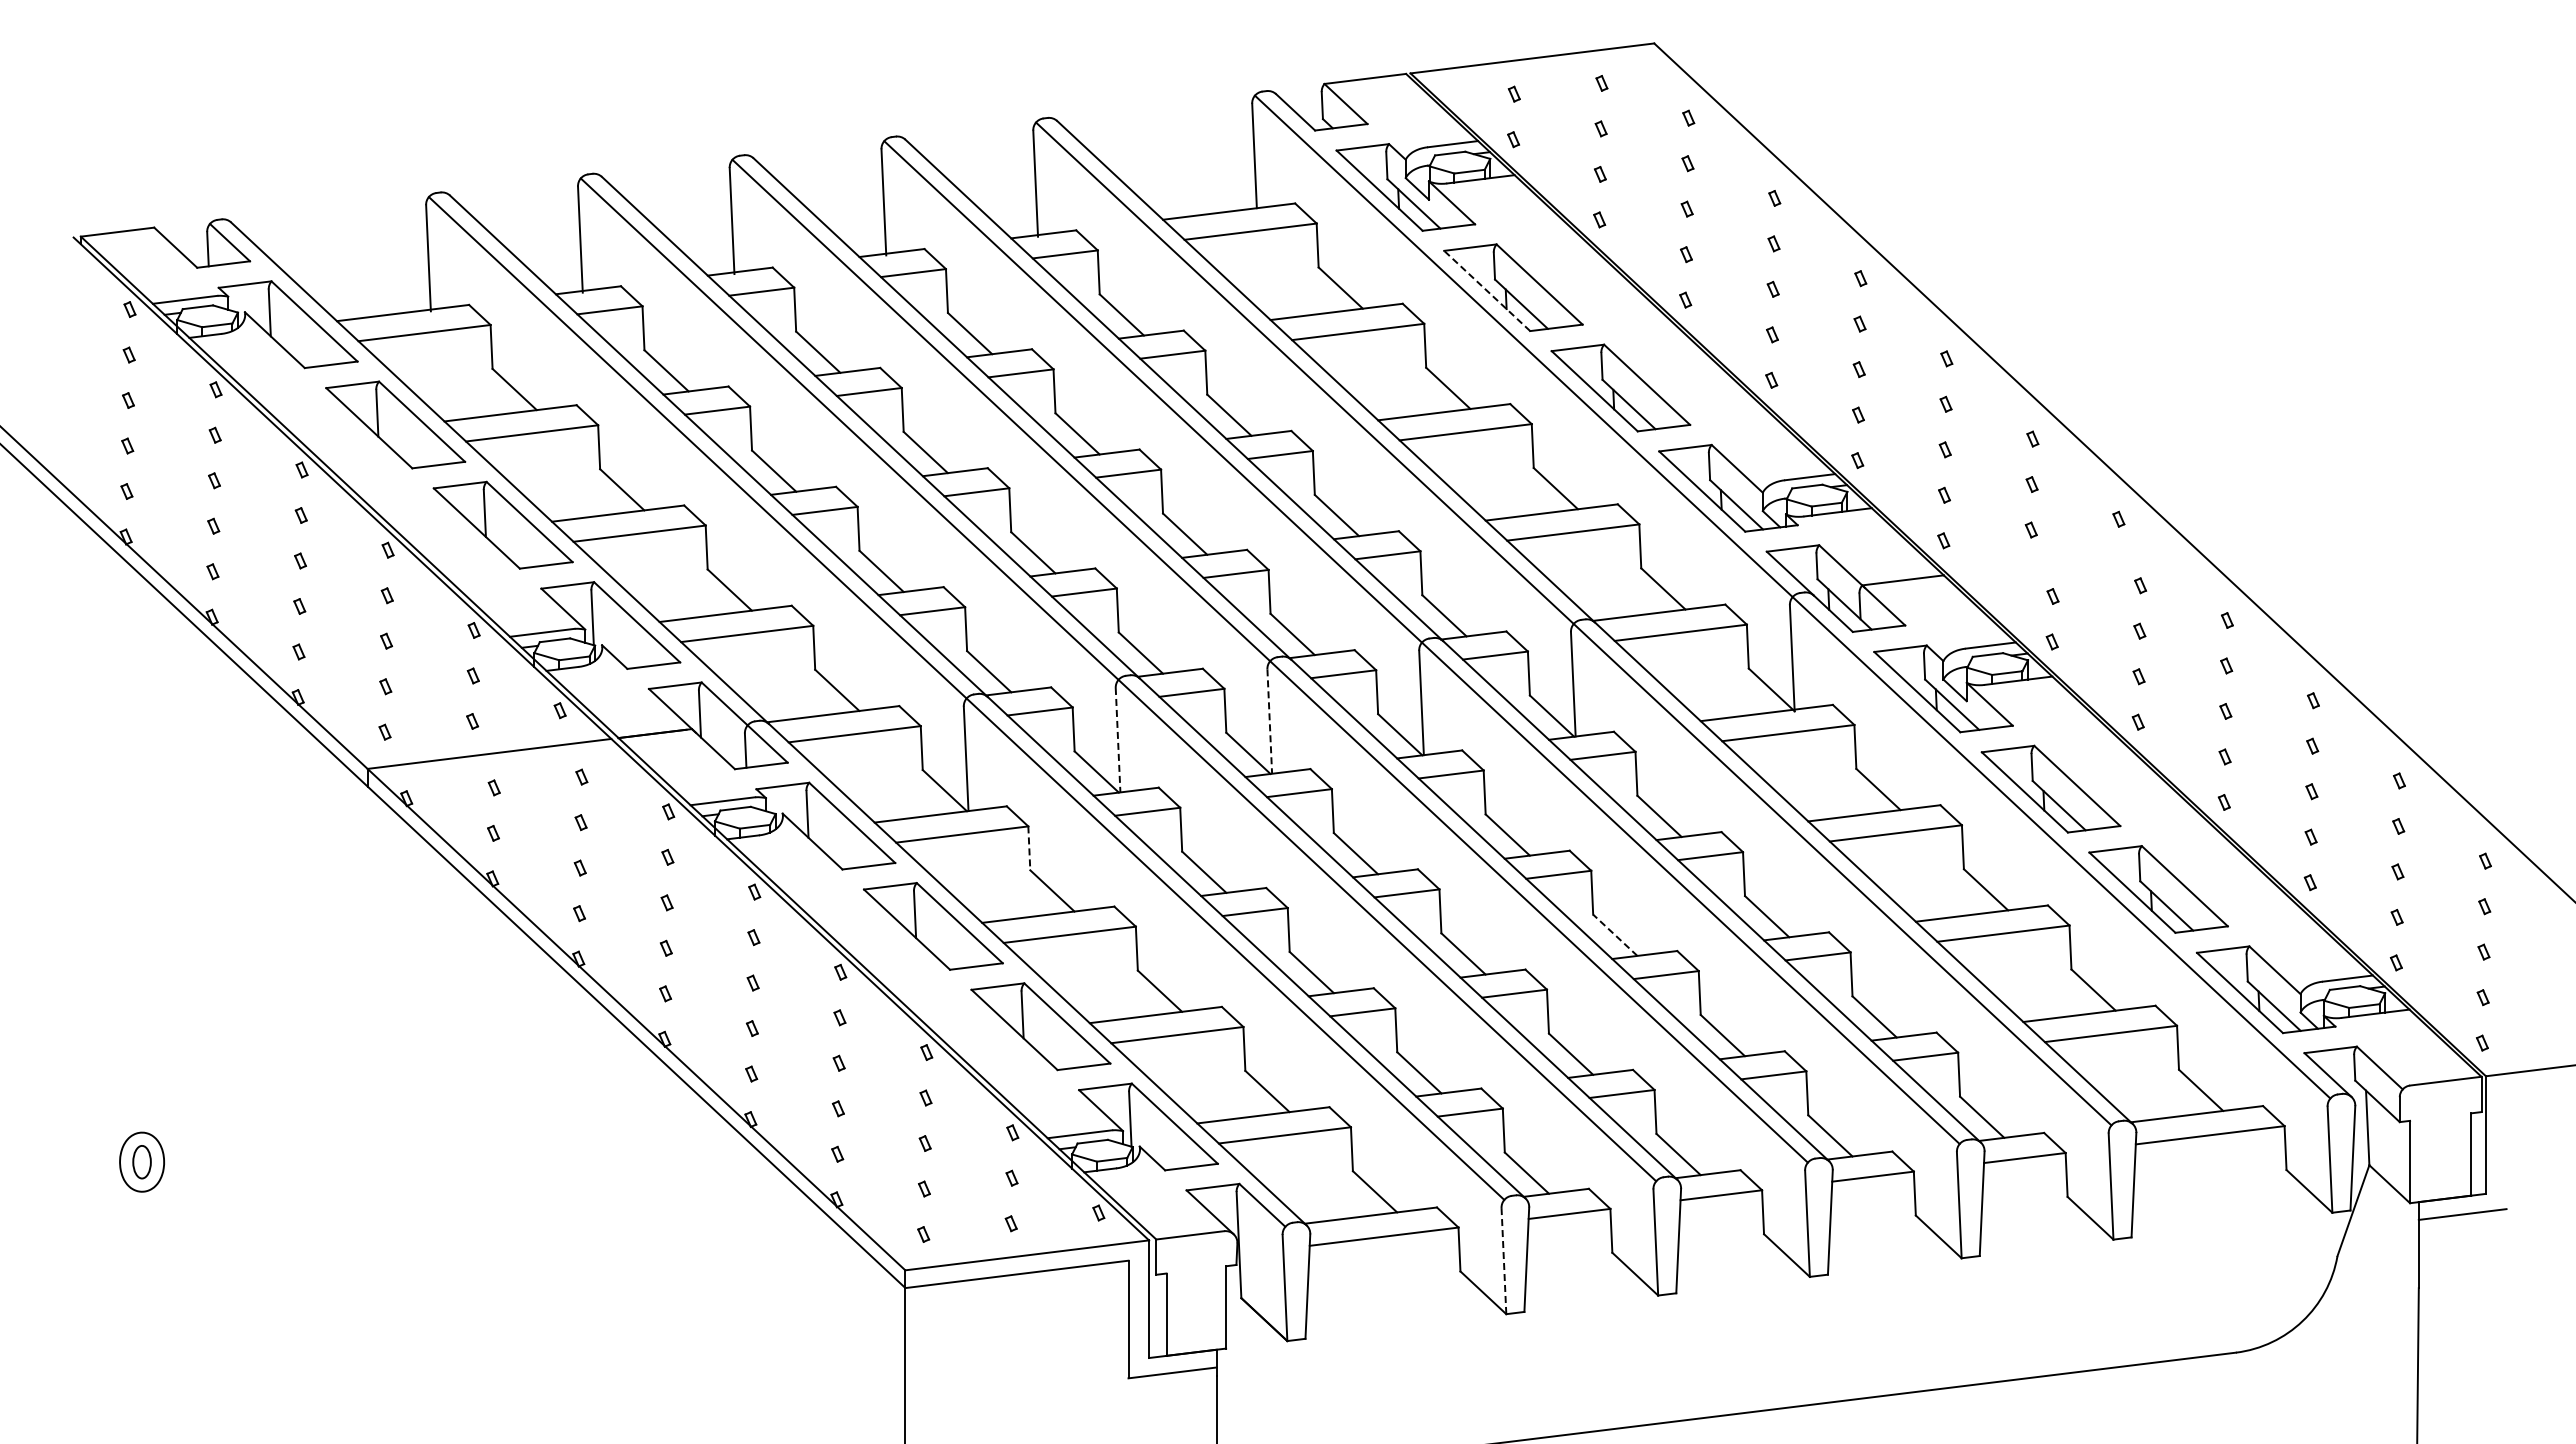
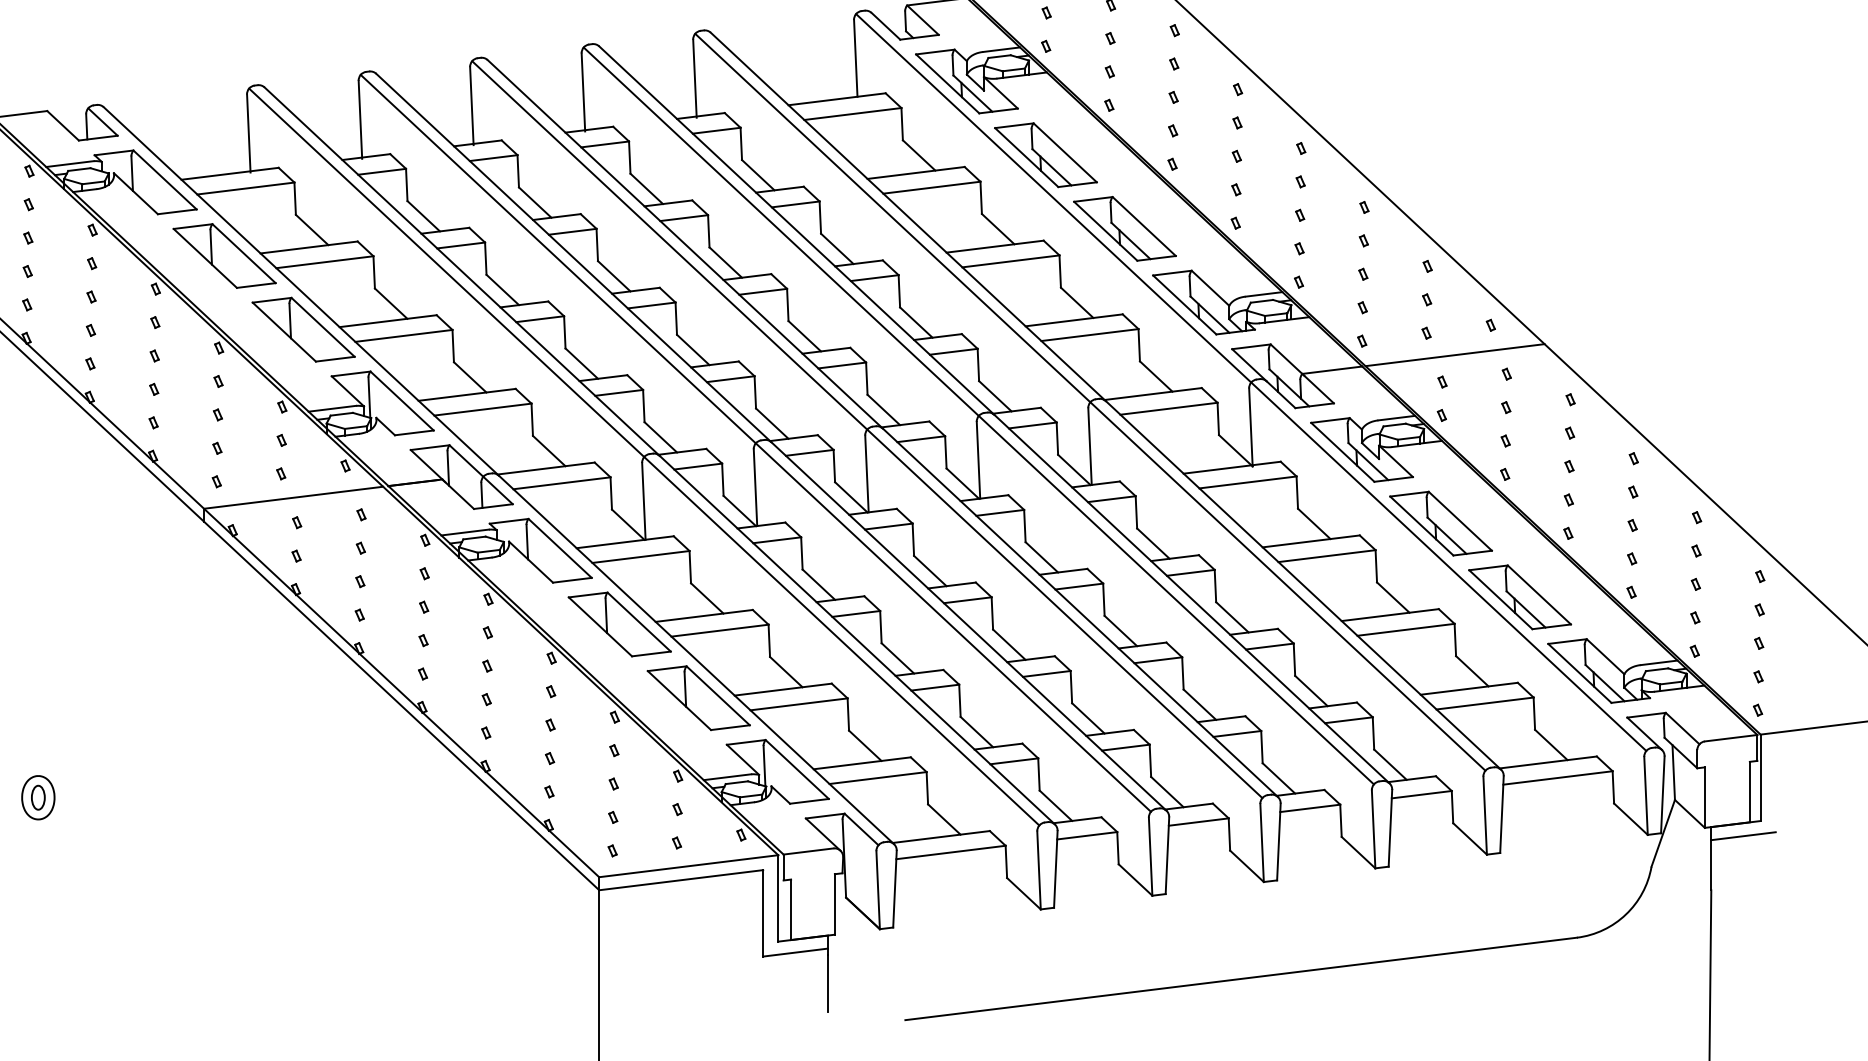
line: (1487, 290) -> (1026, 157), dashed -> solid
line: (2069, 559) -> (1454, 354), added
line: (1269, 722) -> (866, 474), dashed -> solid
line: (1118, 740) -> (755, 487), dashed -> solid
line: (1029, 848) -> (690, 567), dashed -> solid
line: (1614, 934) -> (1120, 630), dashed -> solid
line: (1503, 1261) -> (1038, 870), dashed -> solid

